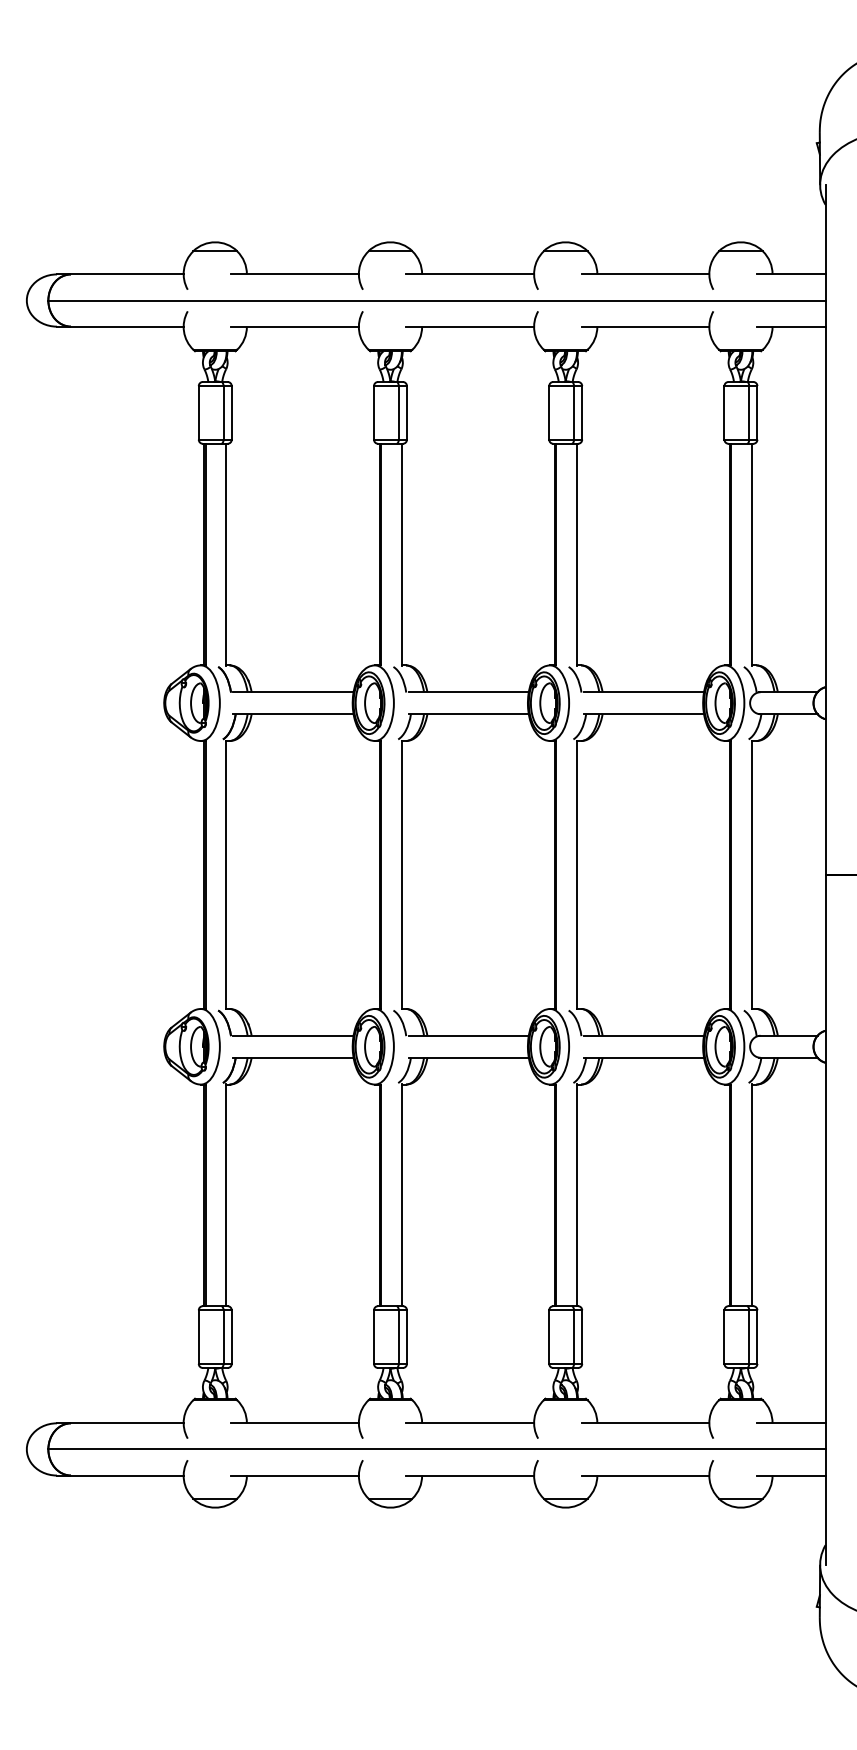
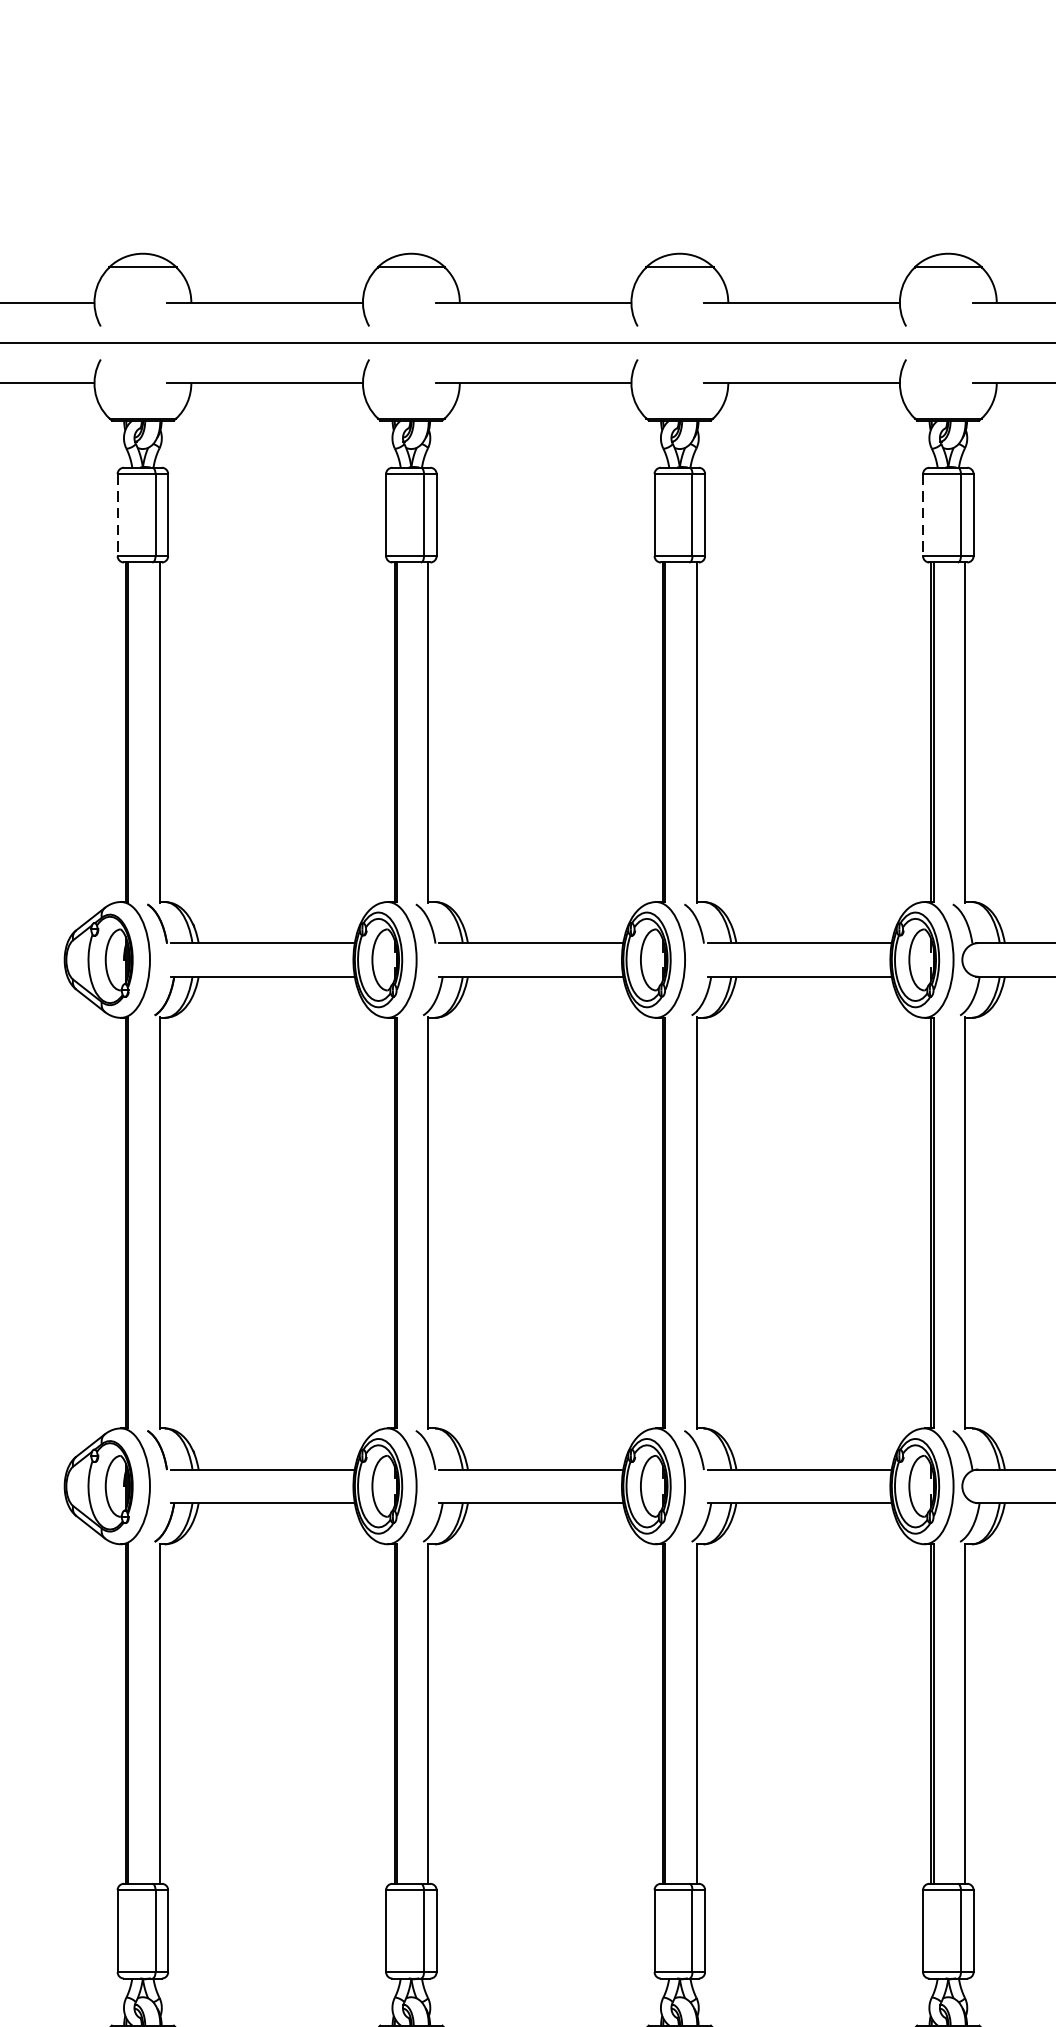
line: (198, 412) -> (117, 514), solid -> dashed
line: (724, 412) -> (923, 514), solid -> dashed

